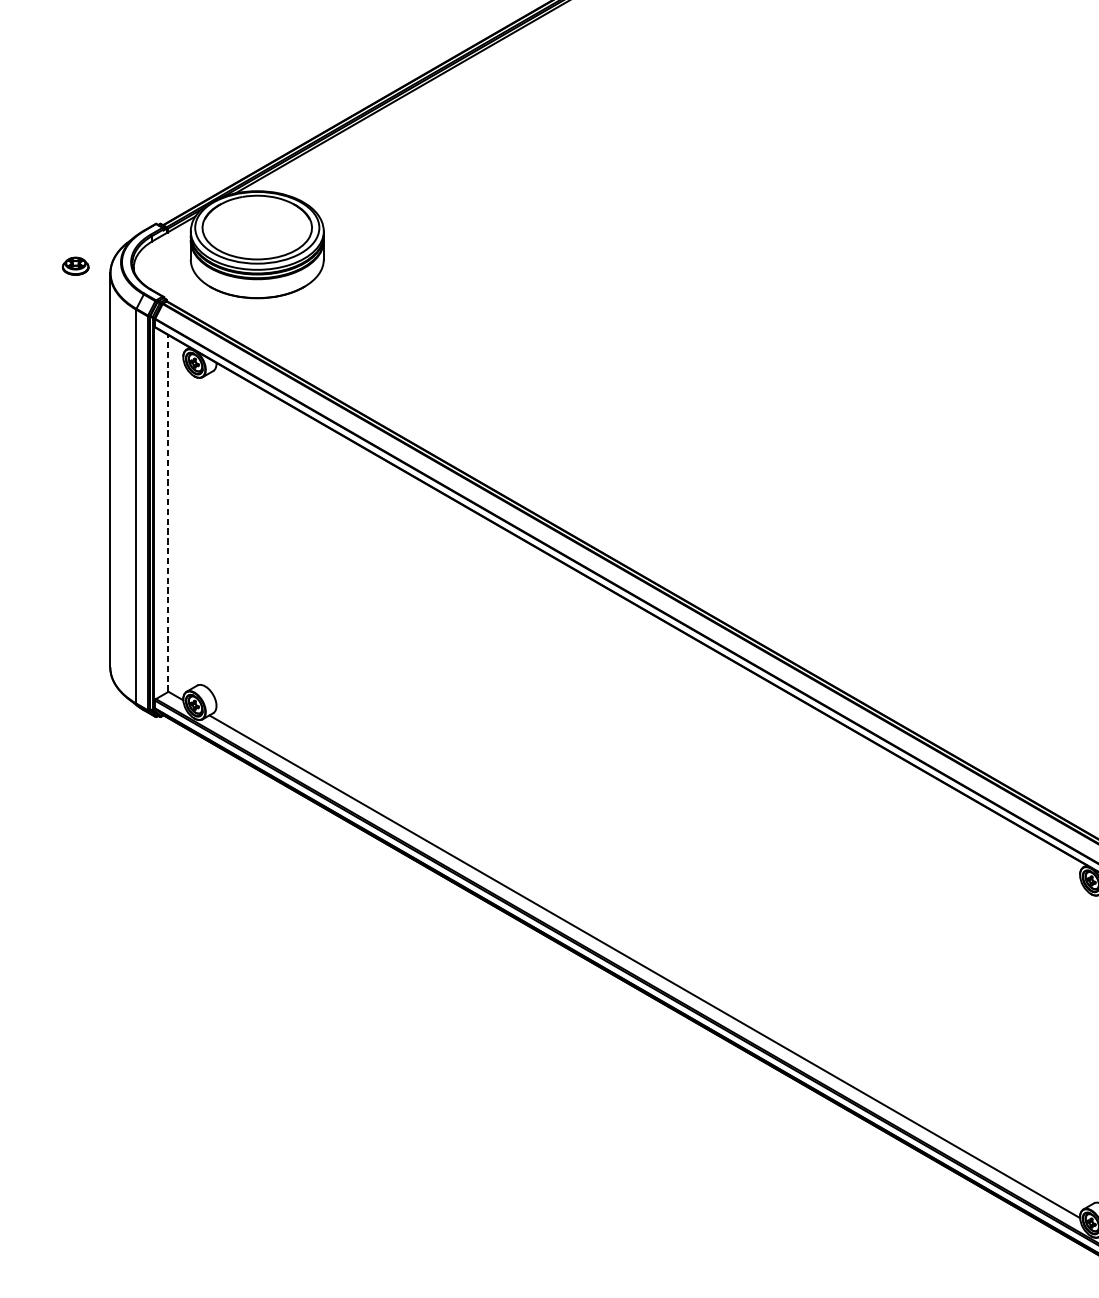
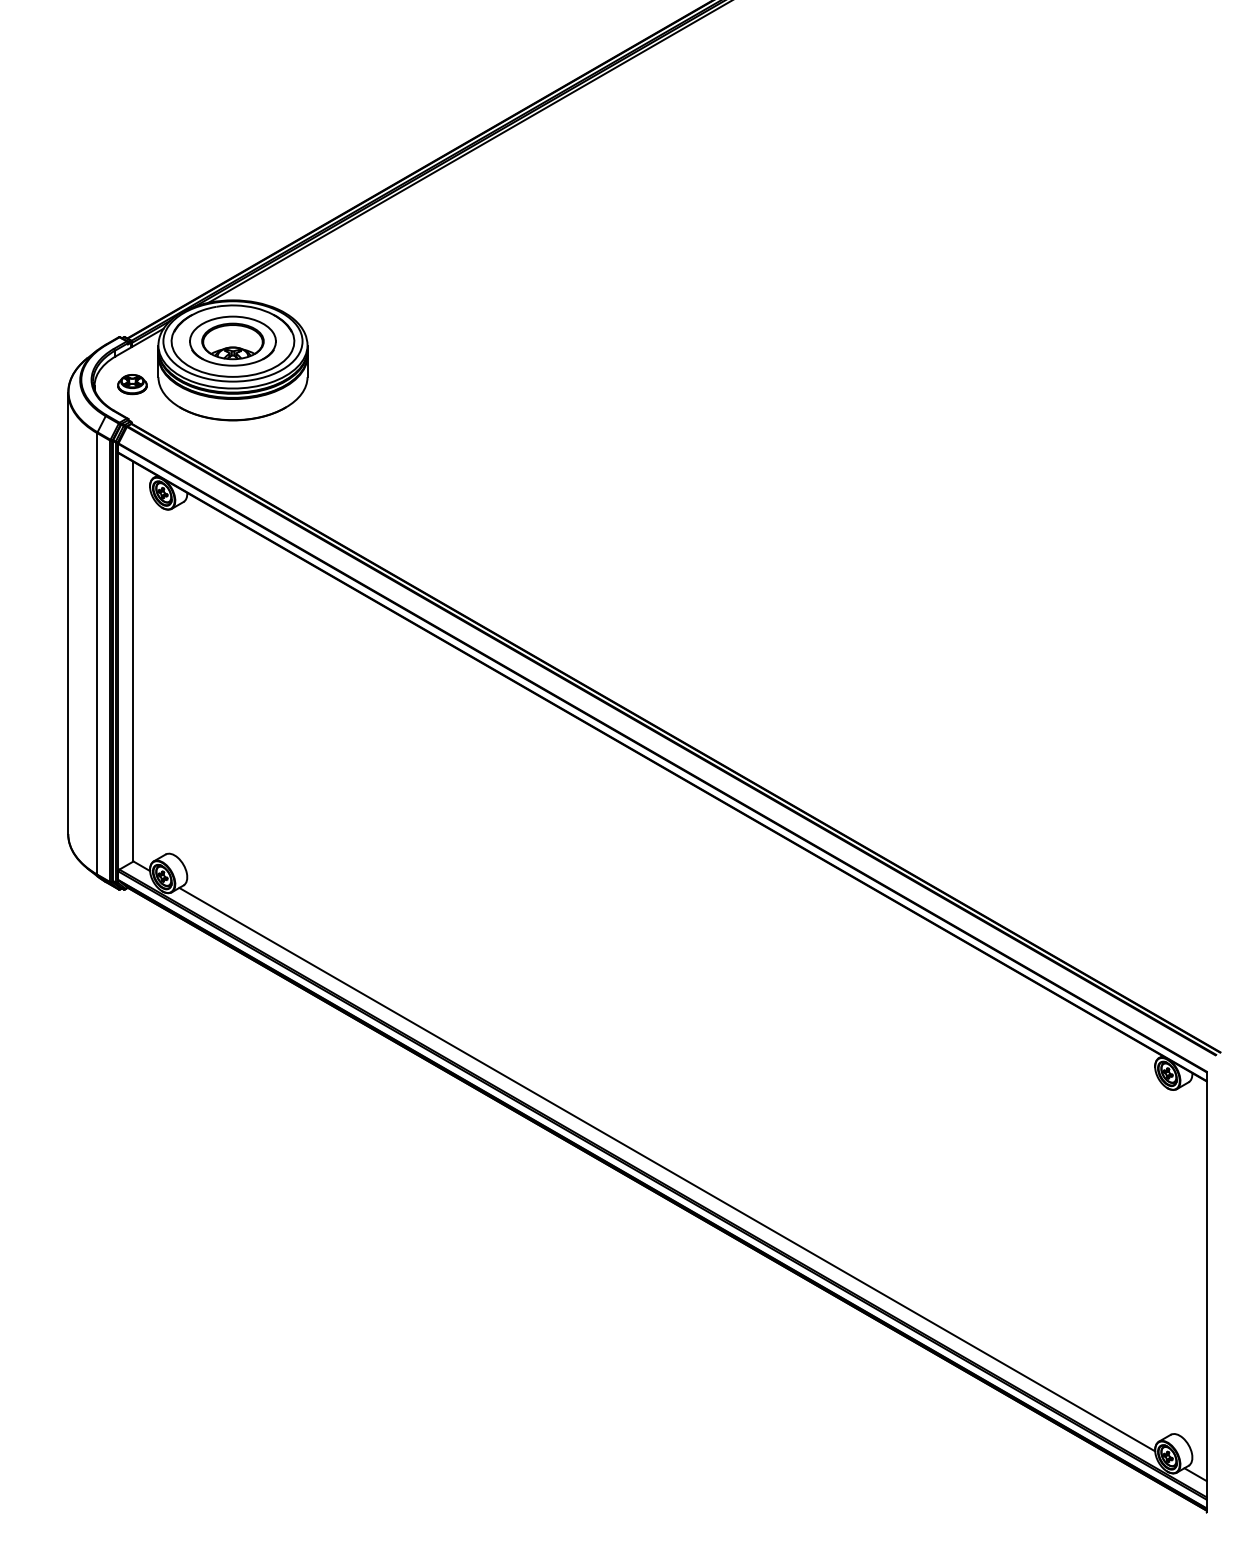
part: (256, 226) -> (232, 340), added
part: (75, 266) -> (132, 384), moved
line: (168, 513) -> (133, 661), dashed -> solid

